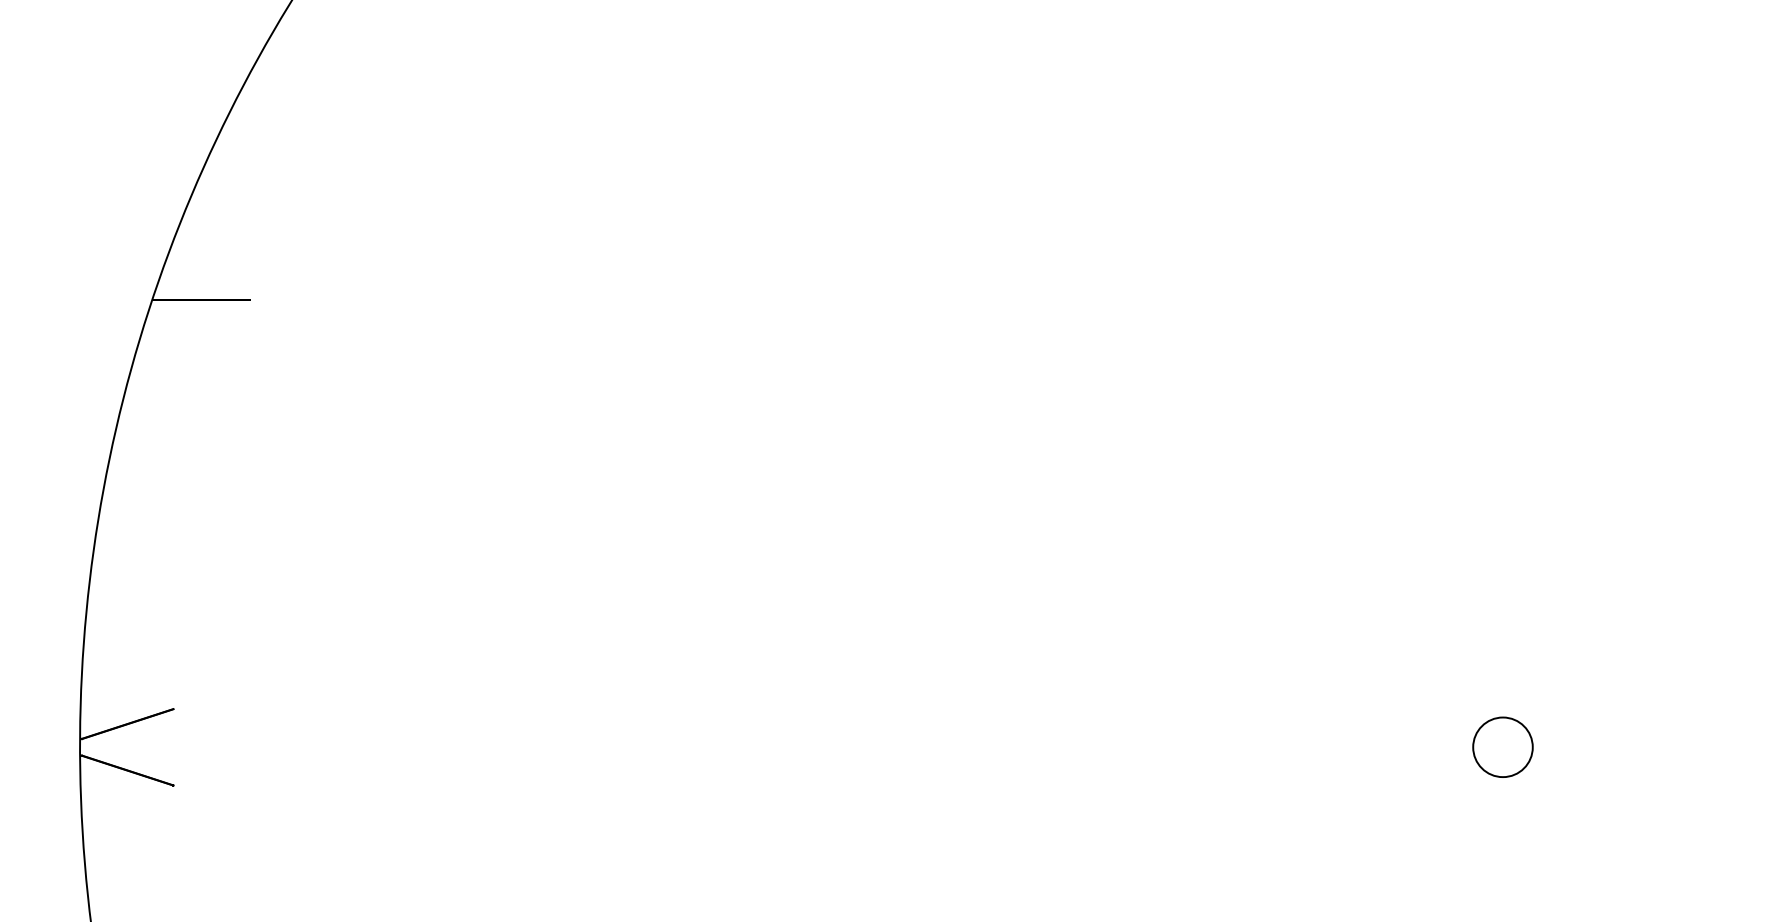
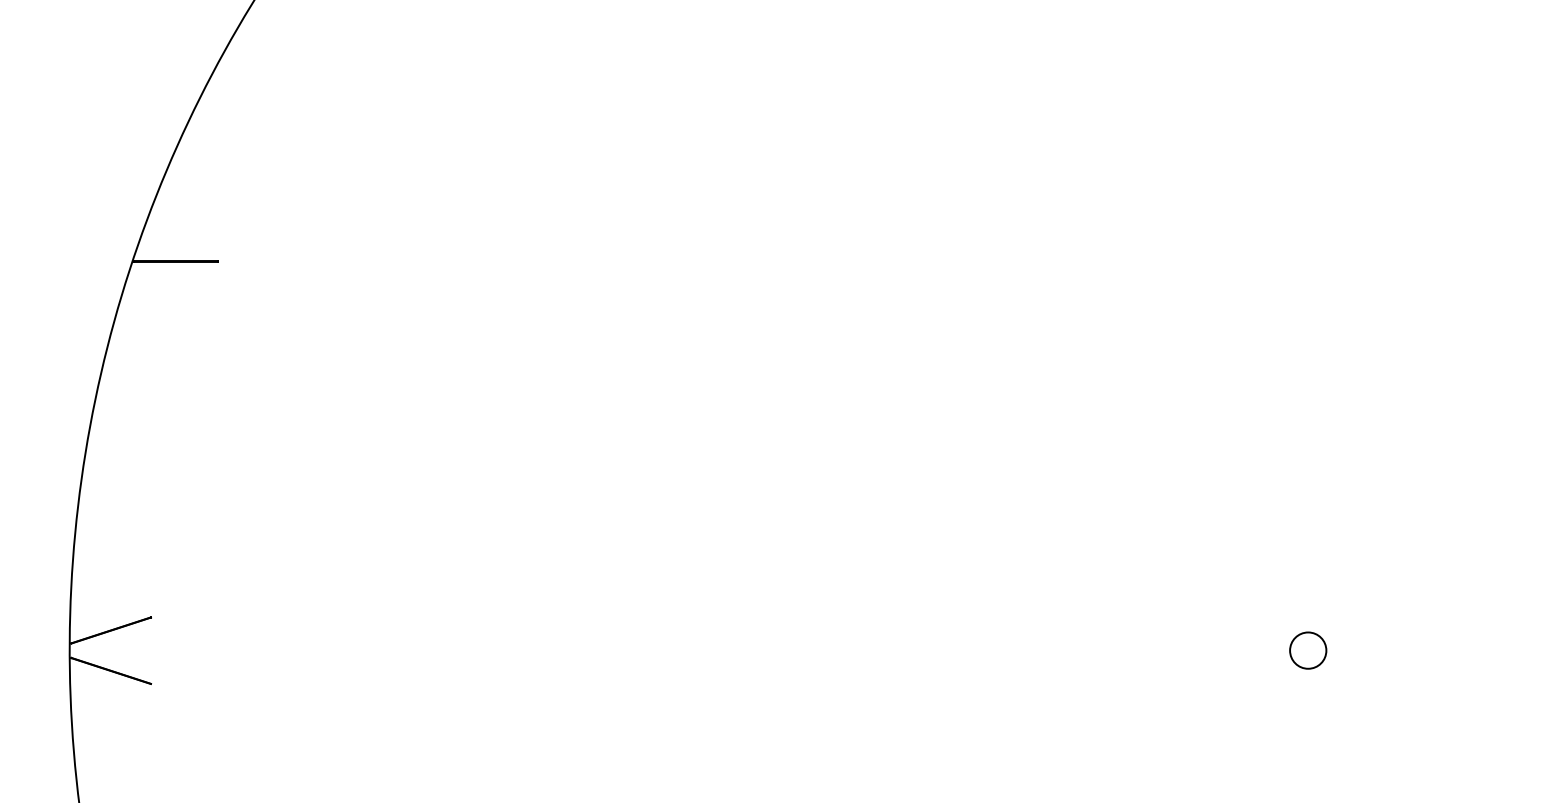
circle: (1502, 746) -> (1307, 649), size x0.7

